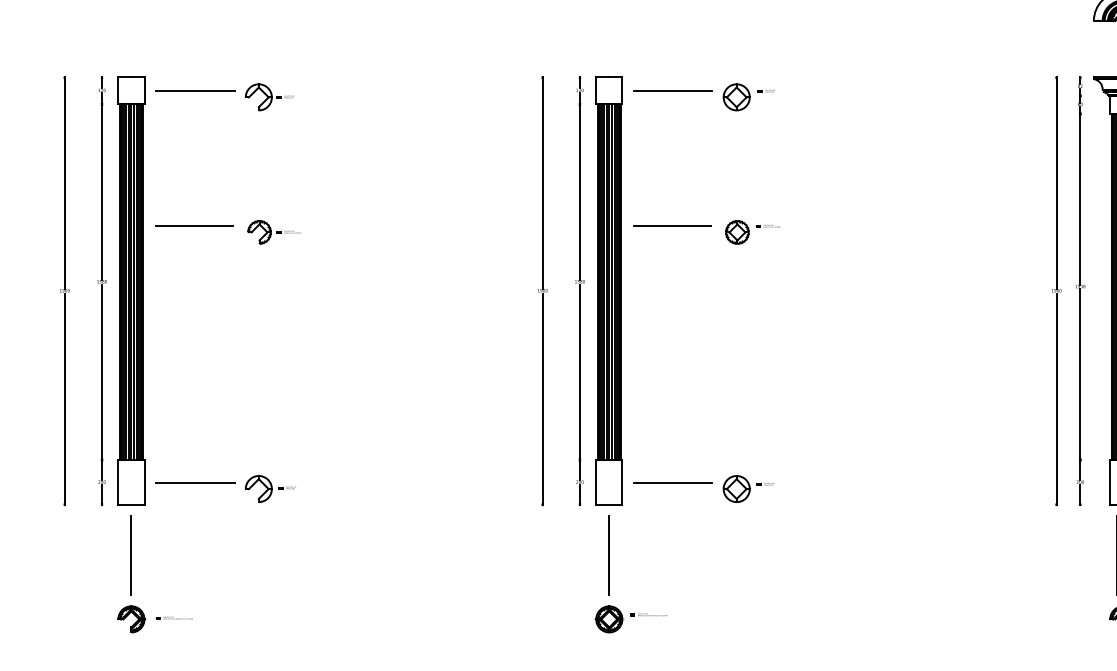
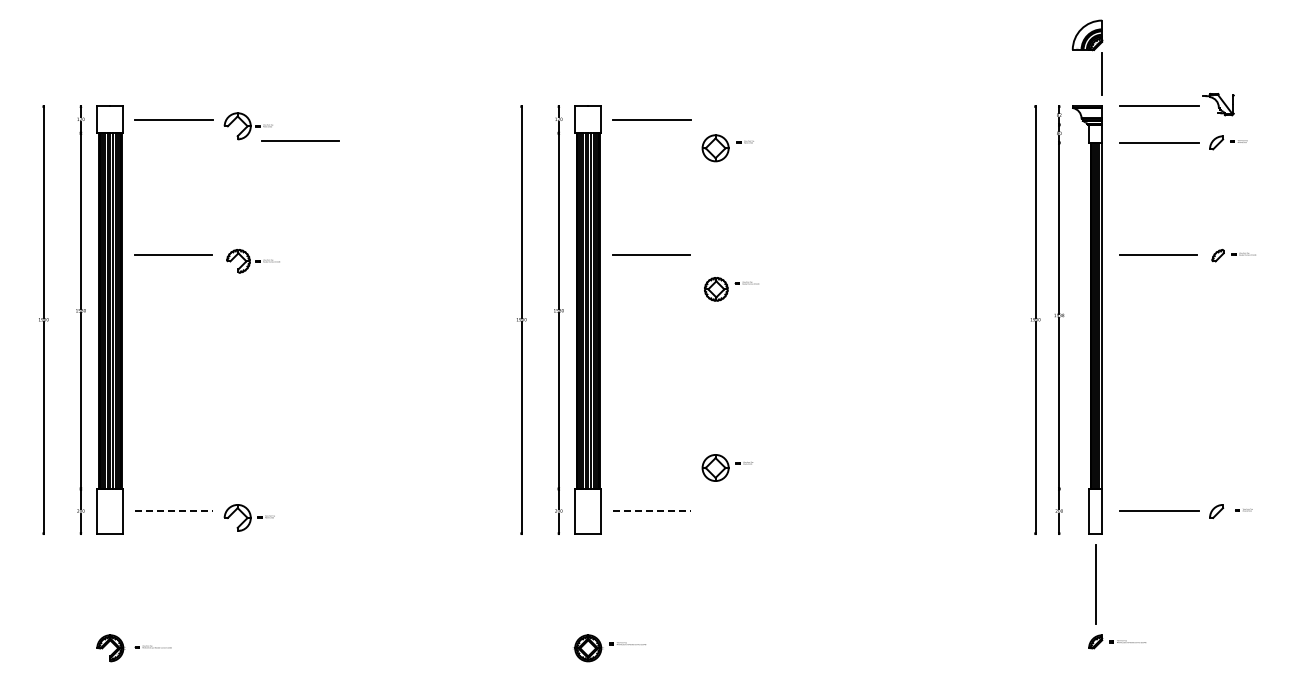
part: (748, 97) -> (727, 148), moved
line: (321, 111) -> (300, 140), added
part: (752, 232) -> (731, 289), moved
line: (195, 482) -> (174, 511), solid -> dashed
line: (673, 482) -> (652, 511), solid -> dashed
part: (748, 488) -> (727, 467), moved
line: (131, 555) -> (110, 584), removed
line: (609, 555) -> (588, 584), removed

